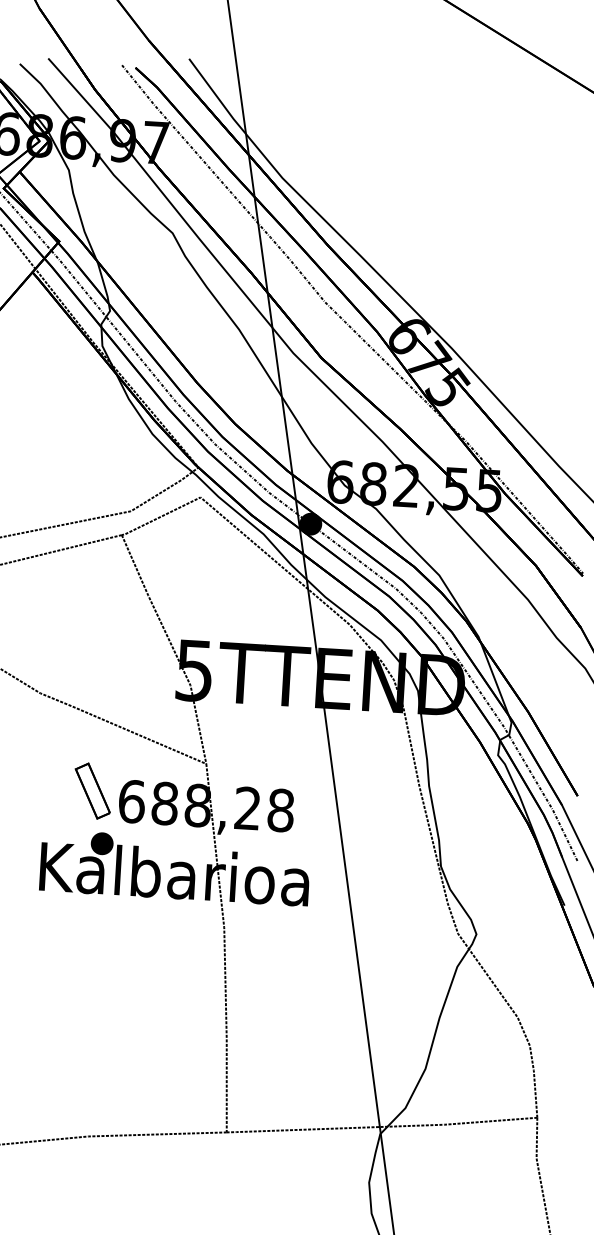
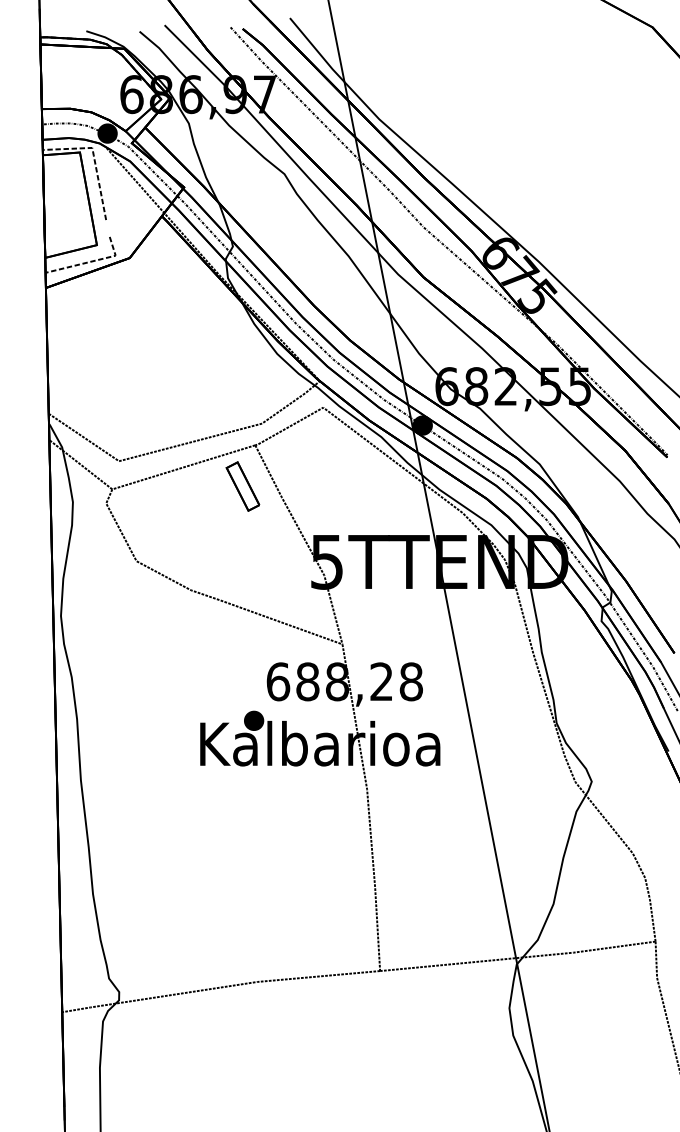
part: (92, 791) -> (242, 486), moved

